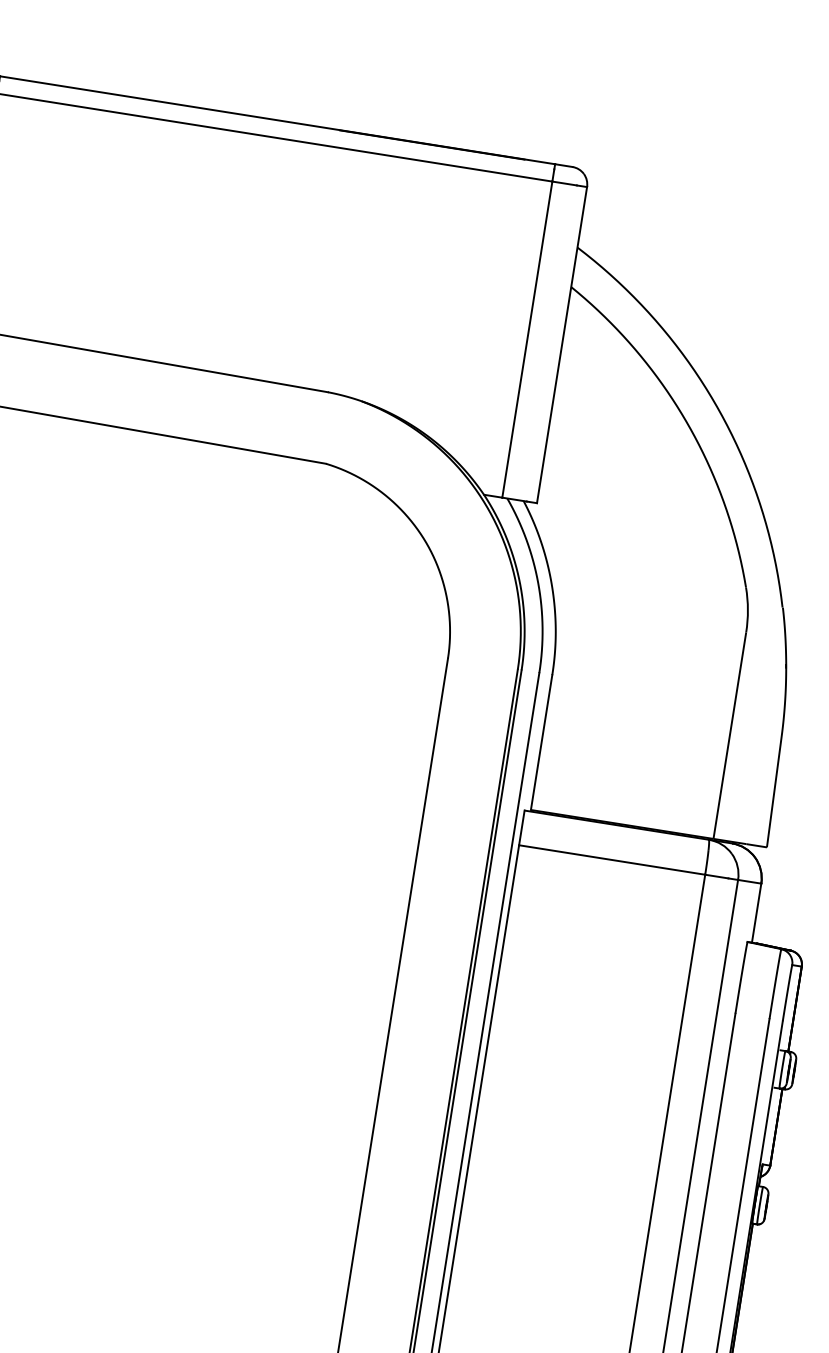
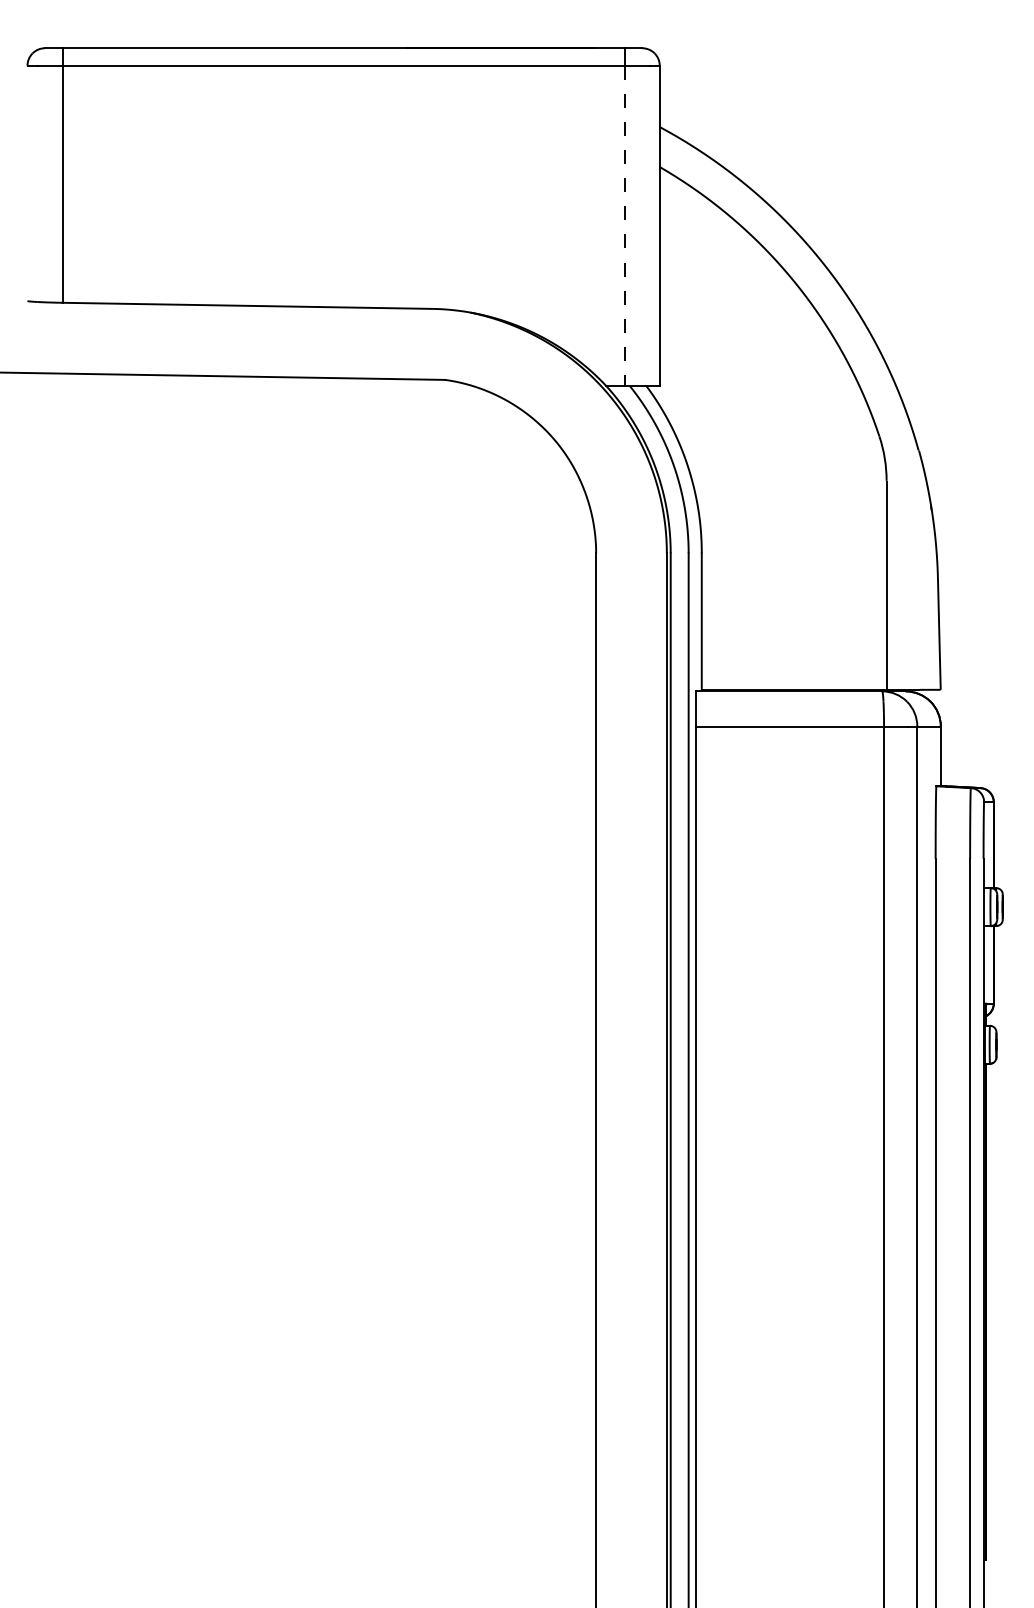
line: (527, 340) -> (624, 226), solid -> dashed

